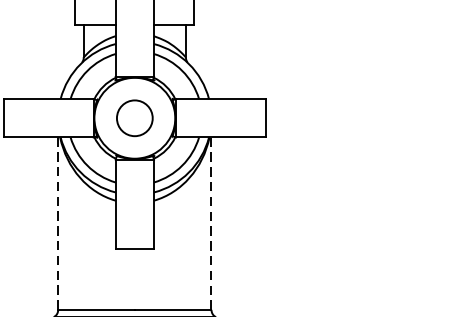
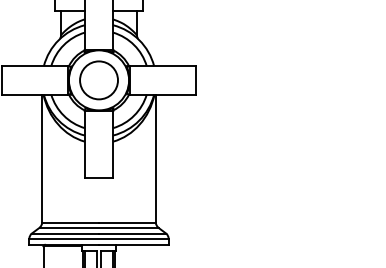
circle: (134, 118) -> (98, 80), size x1.43
line: (210, 223) -> (155, 158), dashed -> solid
line: (58, 224) -> (42, 159), dashed -> solid

